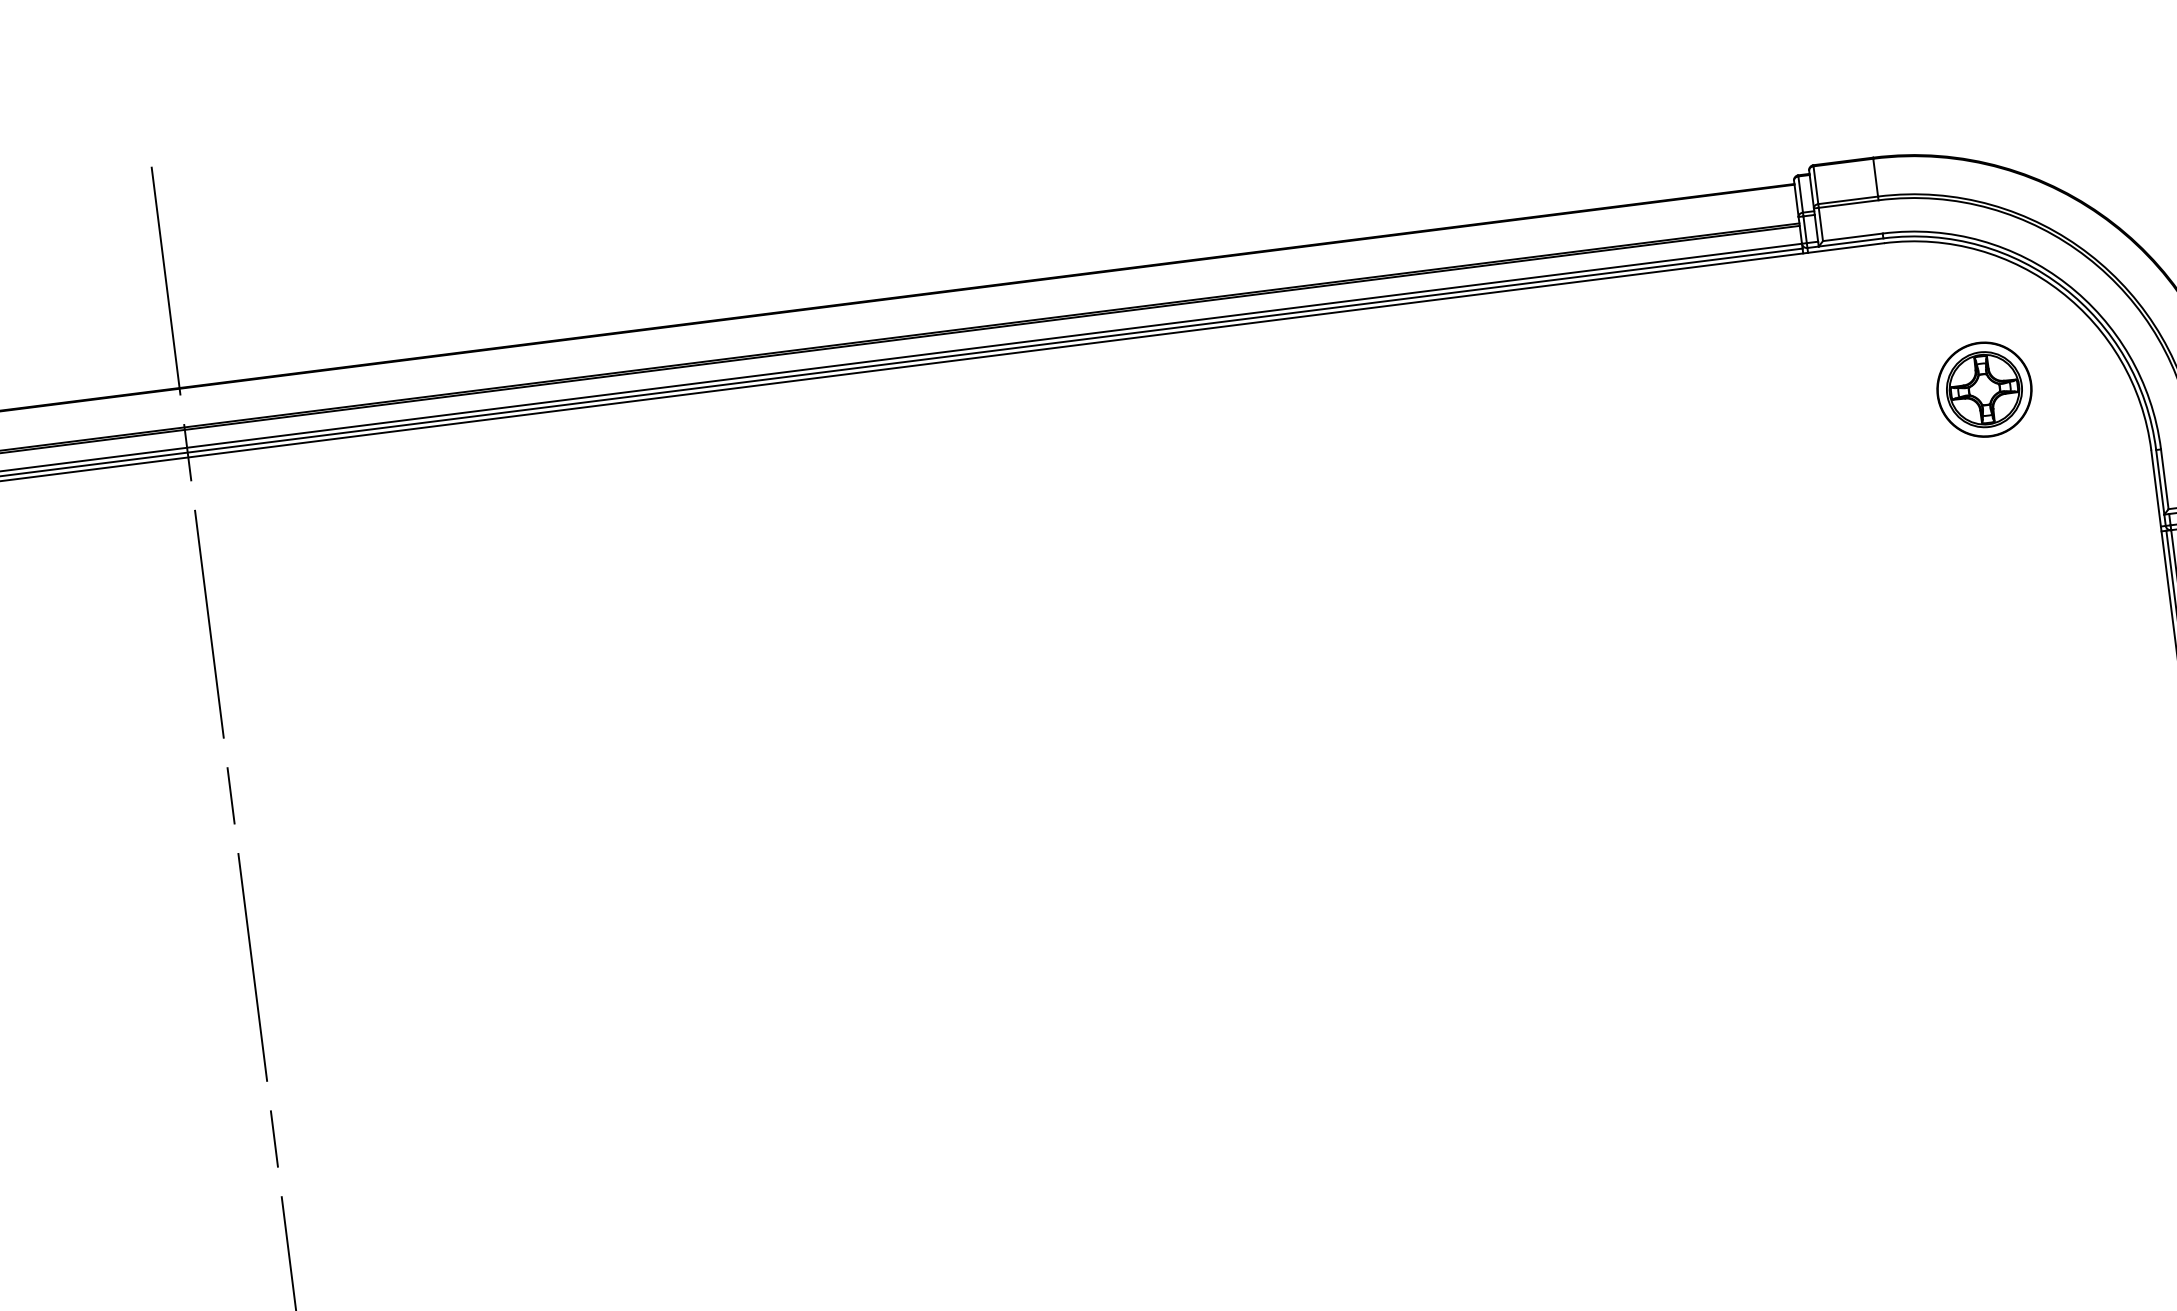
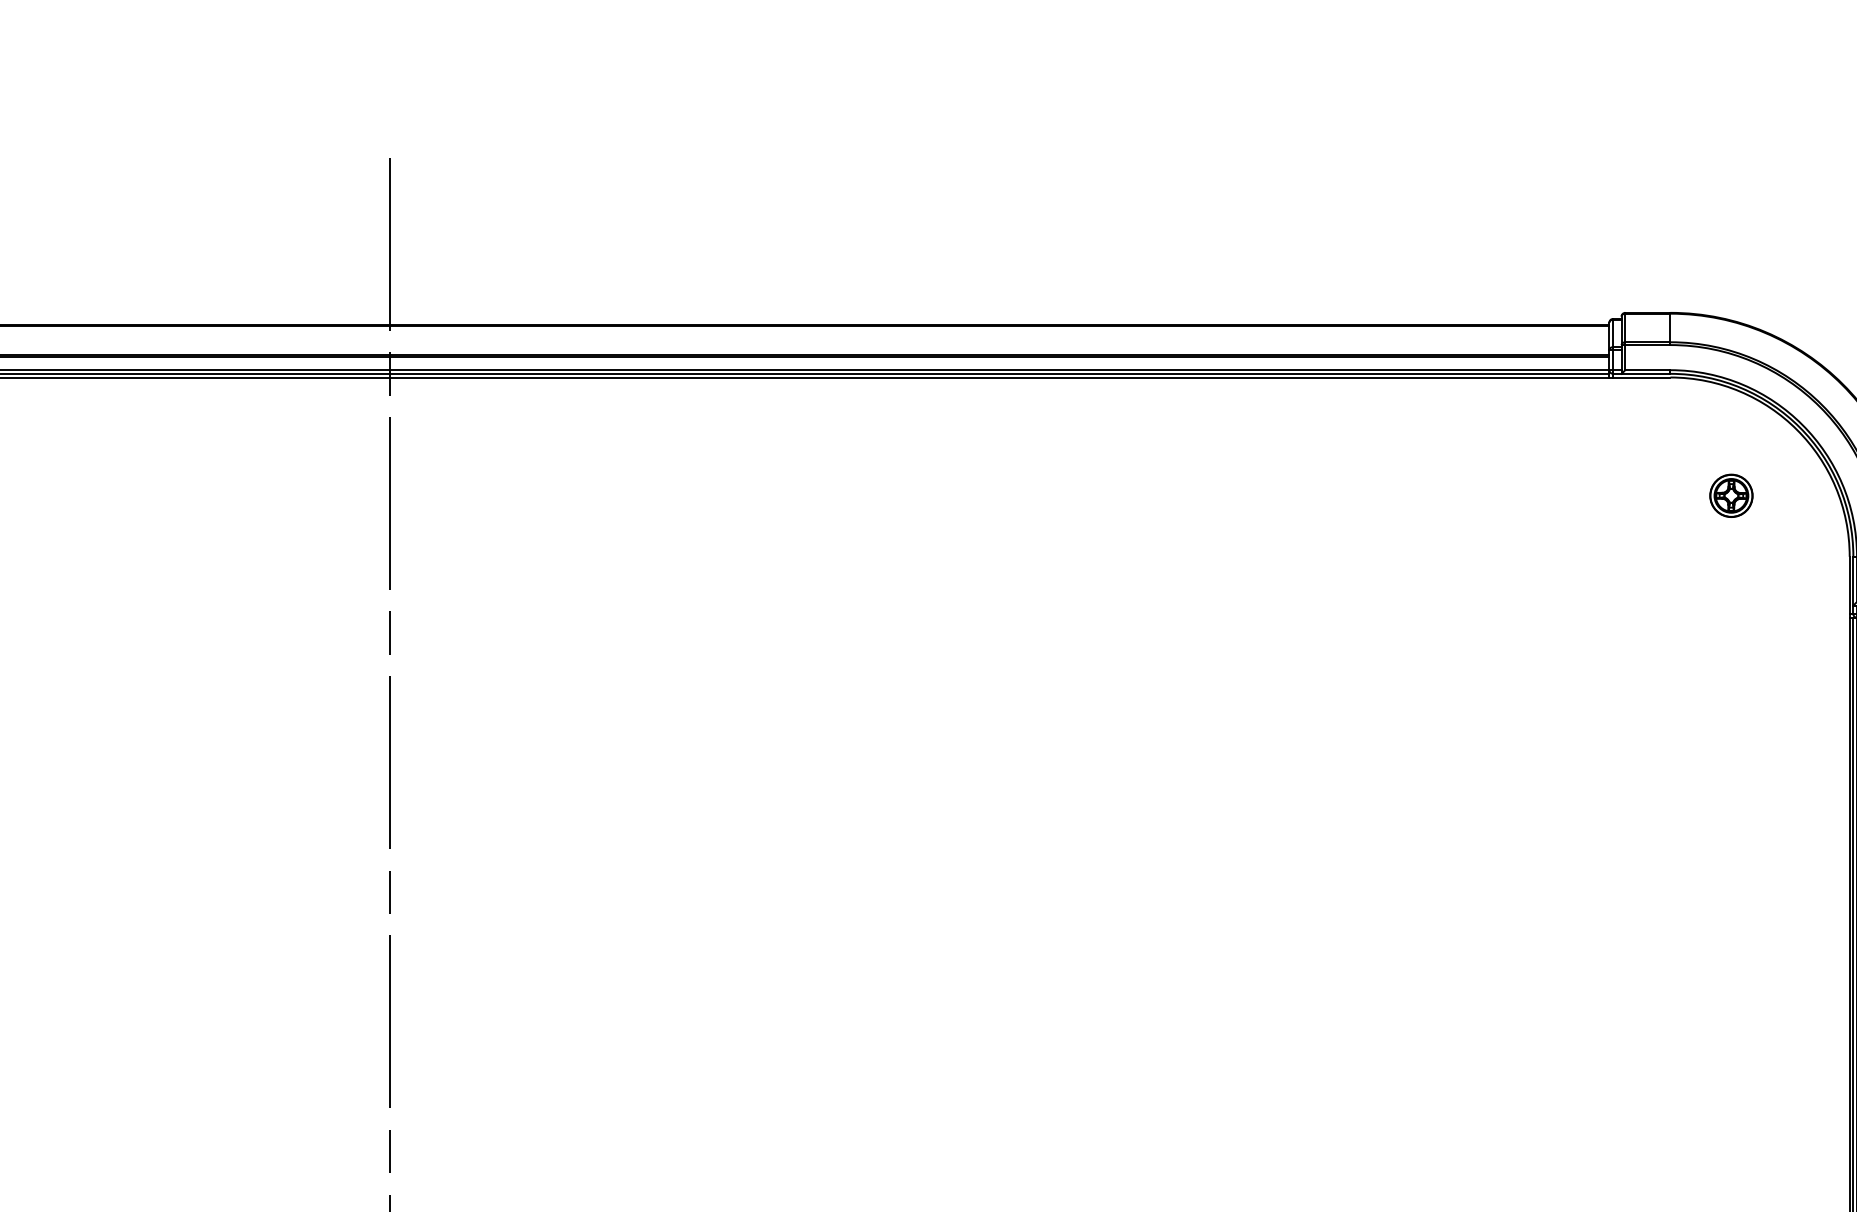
part: (1984, 389) -> (1731, 495), size x0.6

